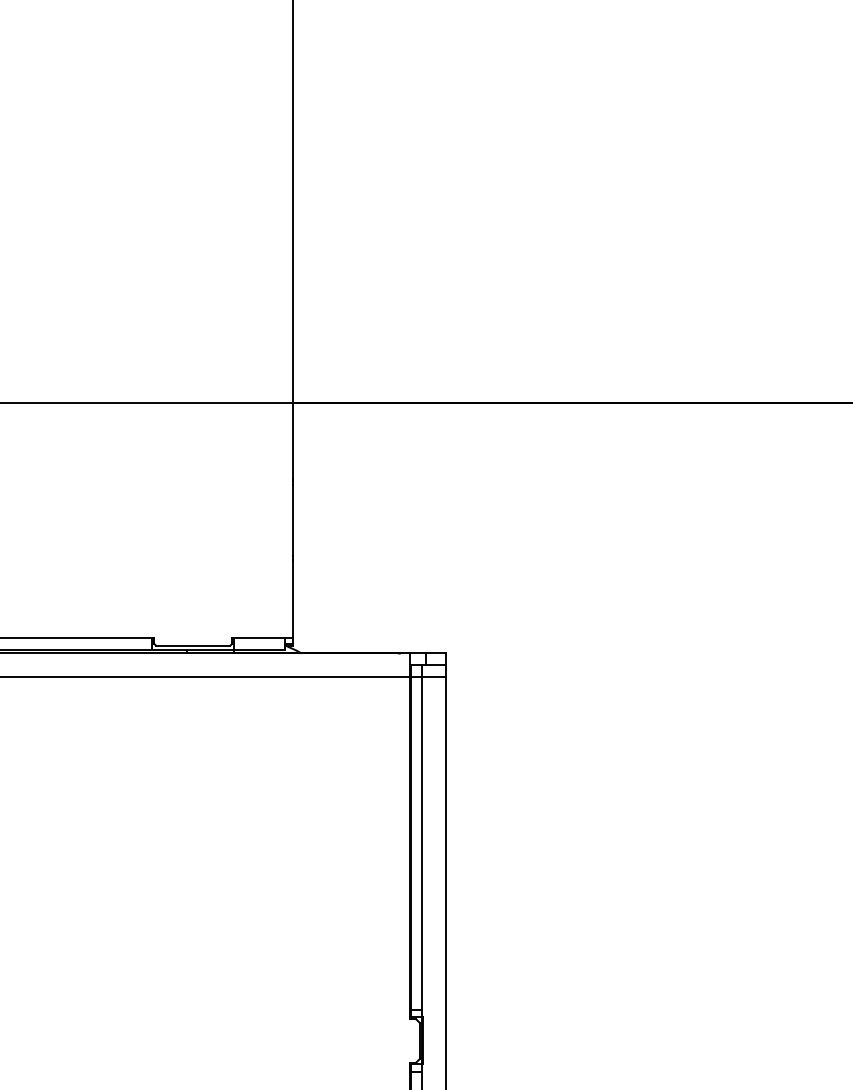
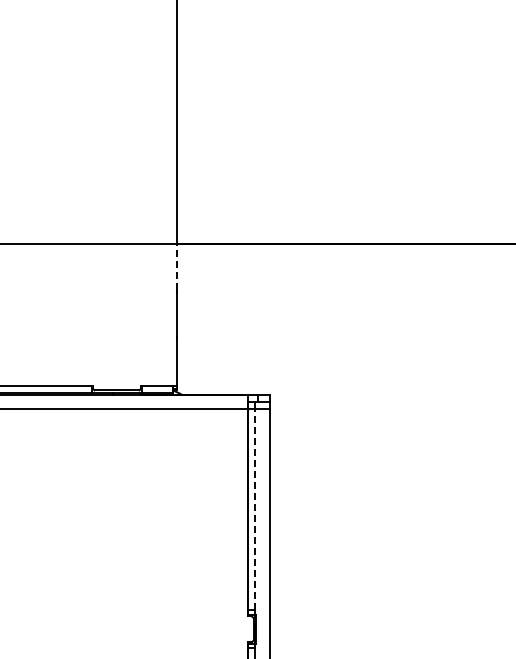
line: (293, 440) -> (177, 266), solid -> dashed
line: (422, 842) -> (255, 509), solid -> dashed

